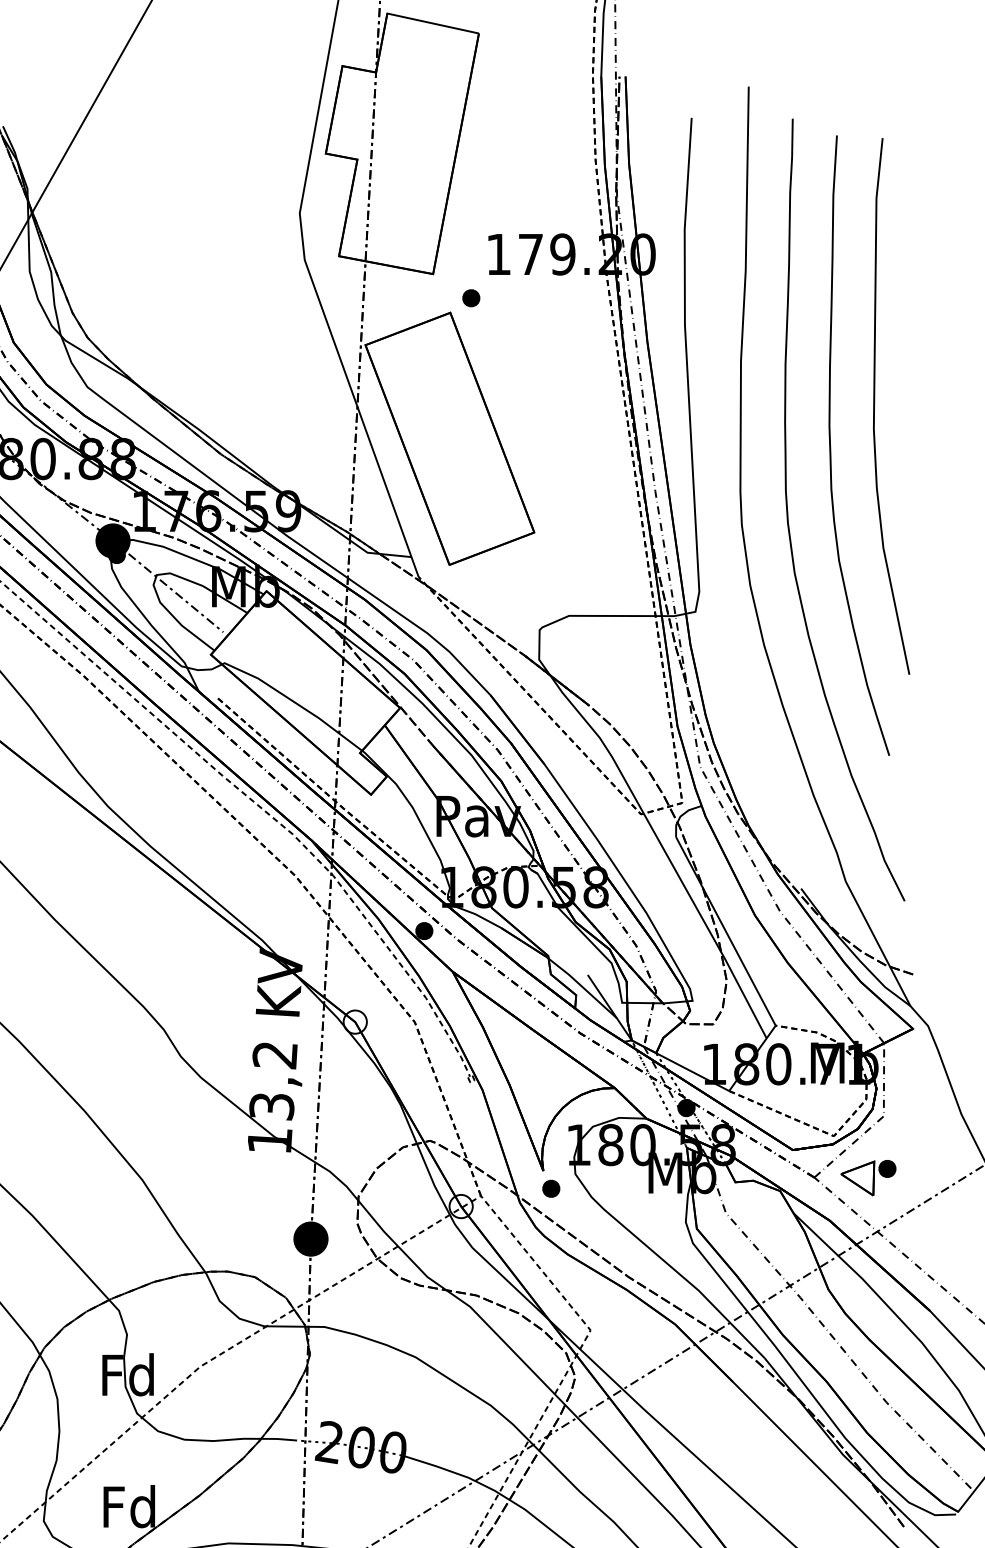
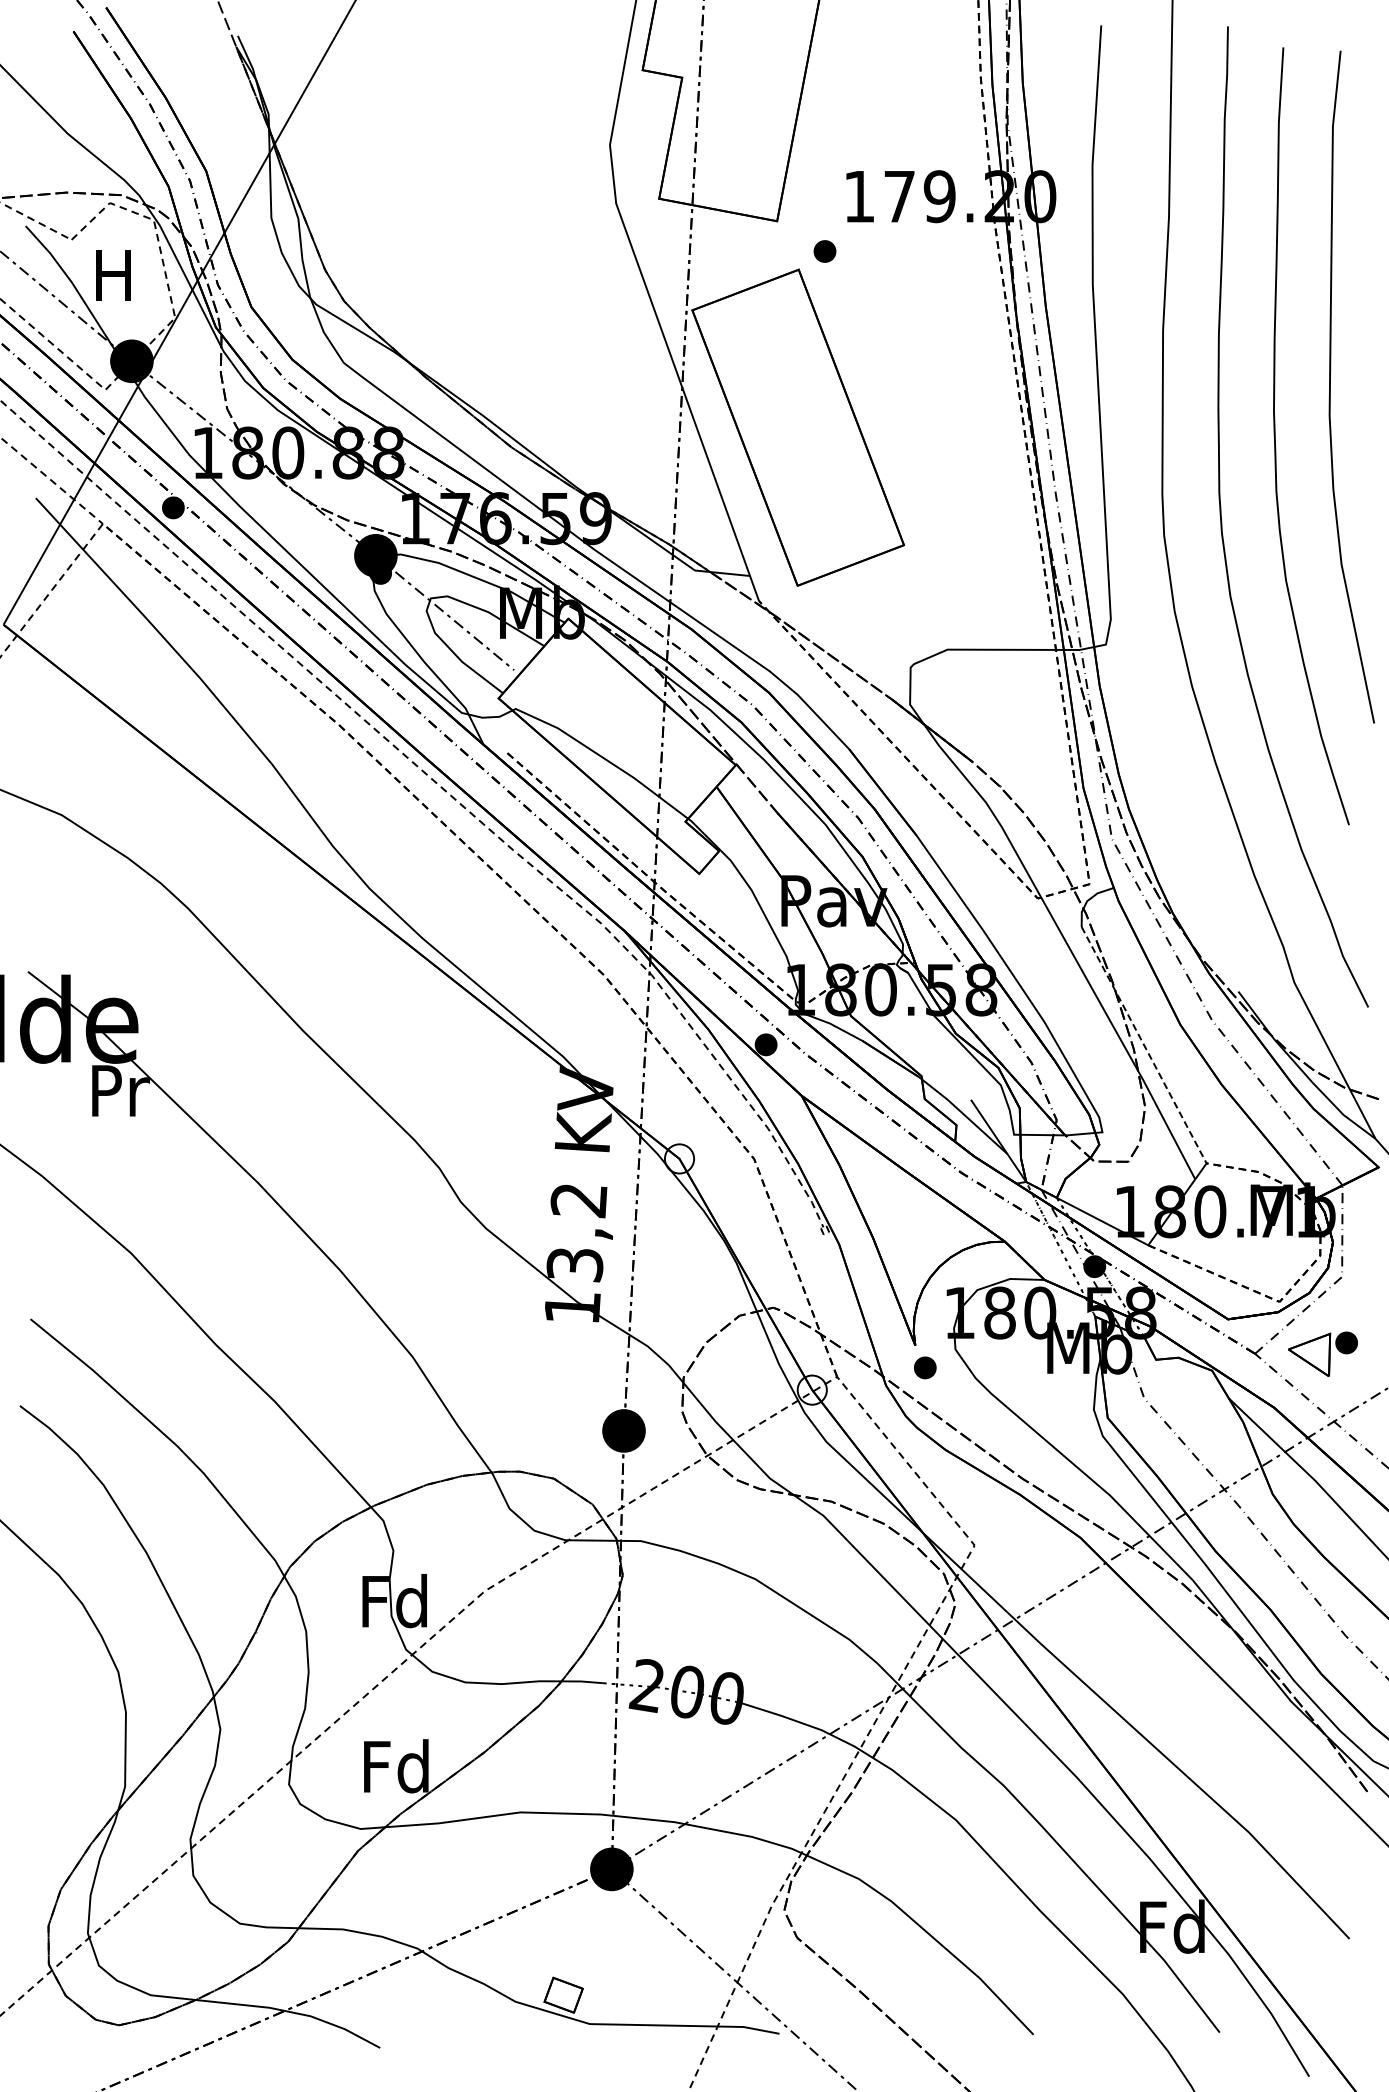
line: (726, 931) -> (1144, 1045), solid -> dashed

